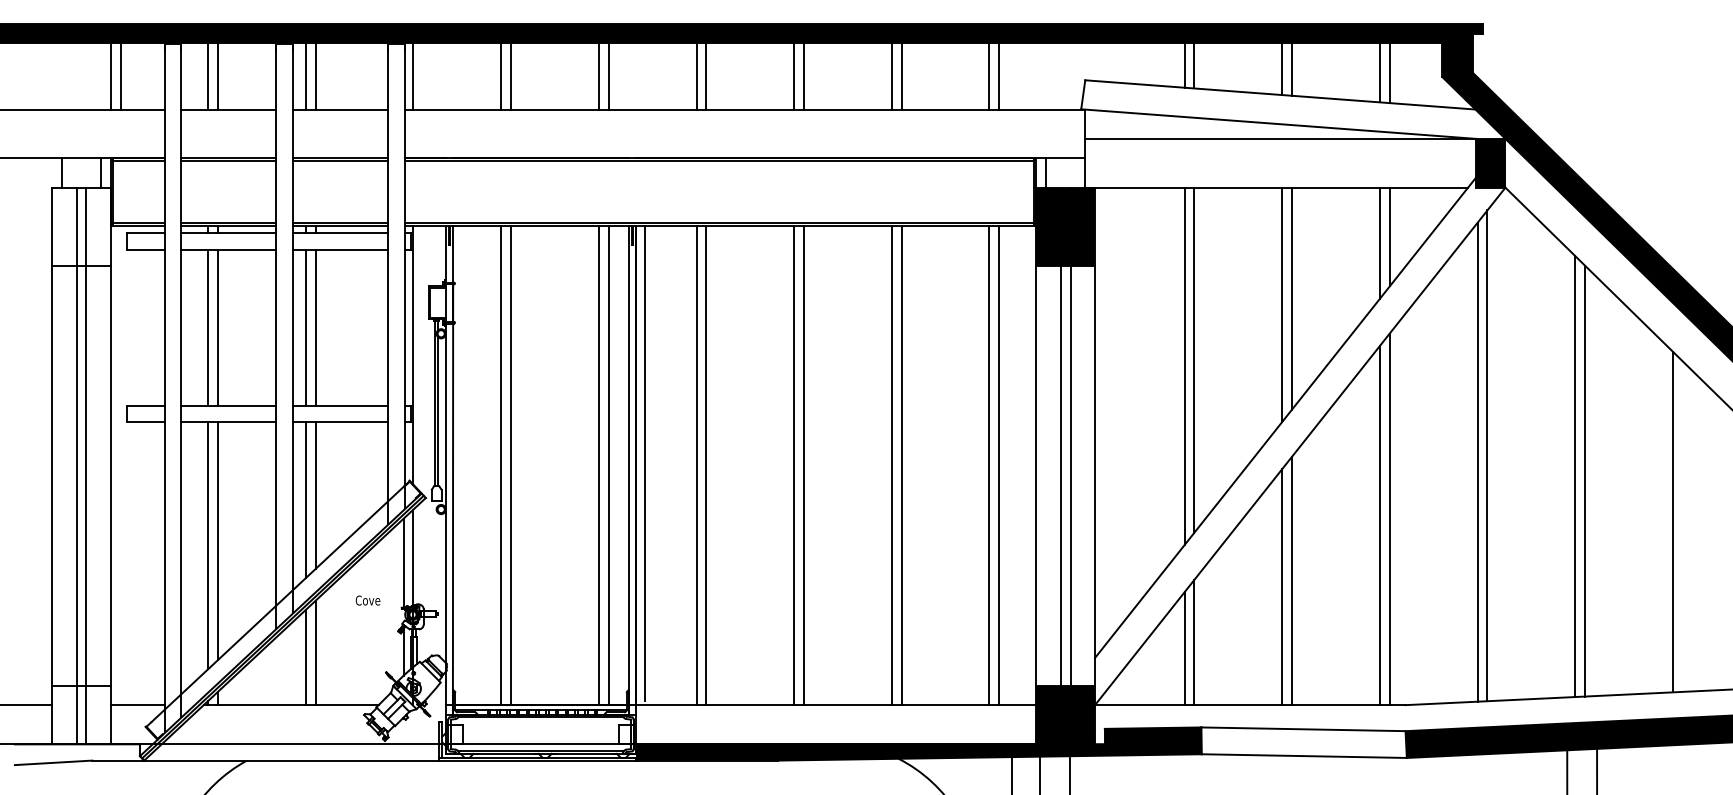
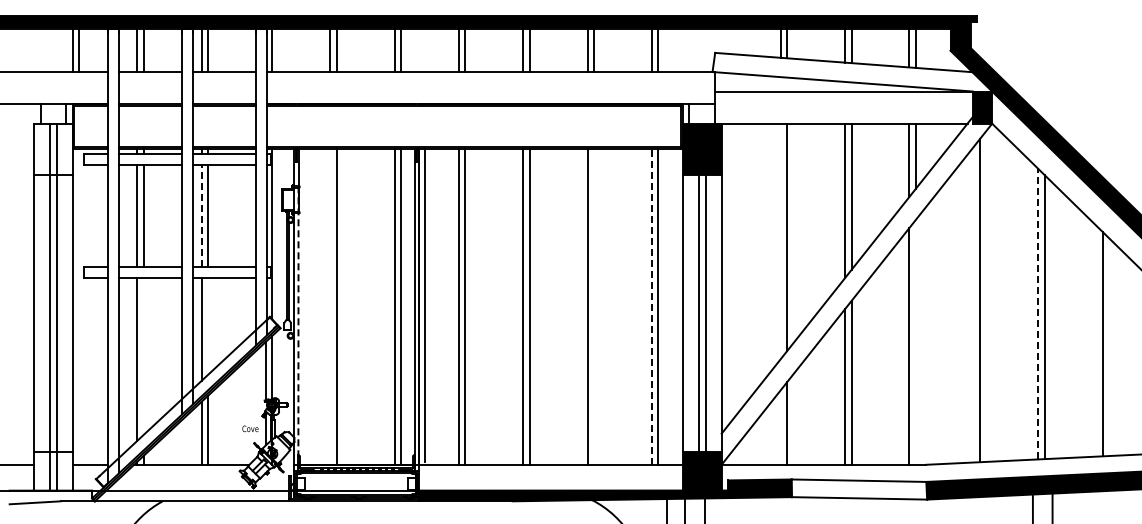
line: (305, 326) -> (201, 215), solid -> dashed
line: (1184, 366) -> (780, 241), removed
line: (1477, 461) -> (973, 304), removed
line: (501, 465) -> (330, 306), removed
line: (902, 465) -> (594, 306), removed
line: (990, 465) -> (652, 306), solid -> dashed
line: (1575, 475) -> (1038, 313), solid -> dashed
line: (316, 495) -> (208, 326), removed
line: (453, 499) -> (298, 329), solid -> dashed
line: (1389, 518) -> (915, 341), removed
line: (217, 540) -> (143, 356), removed
text: (368, 600) -> (250, 428), moved
line: (1184, 648) -> (780, 427), removed

